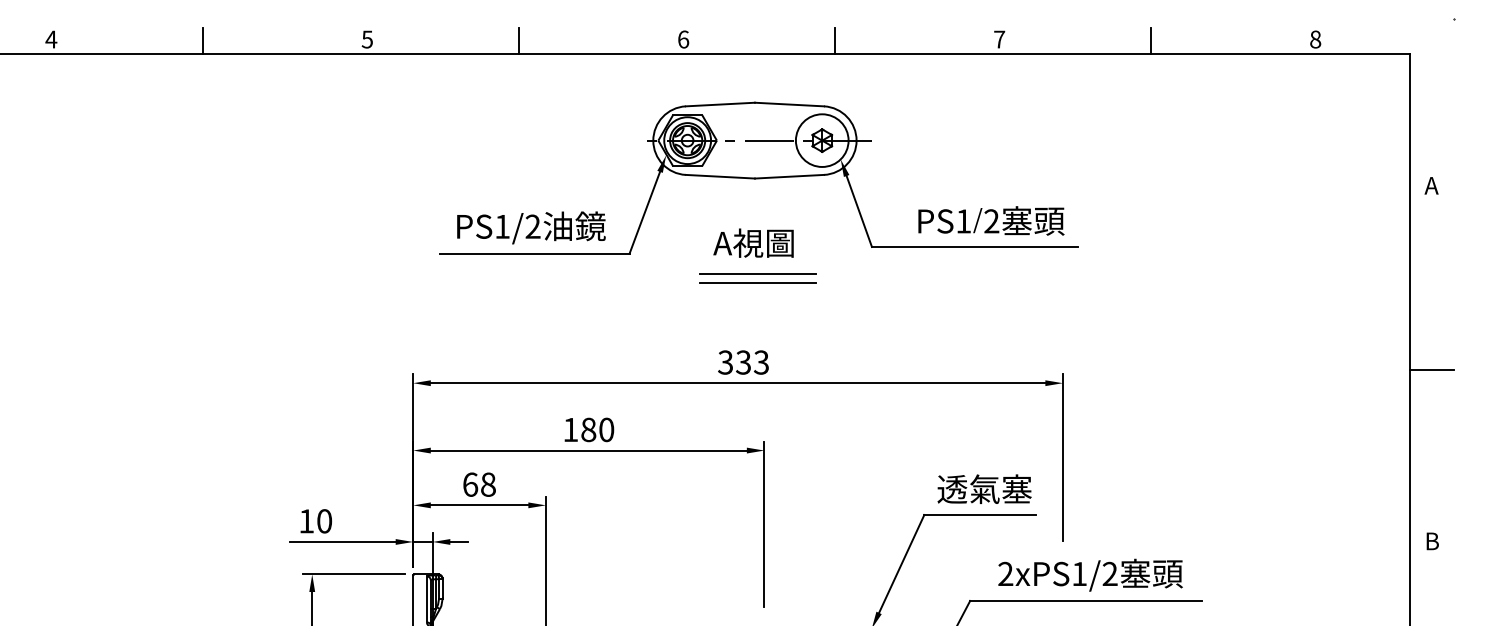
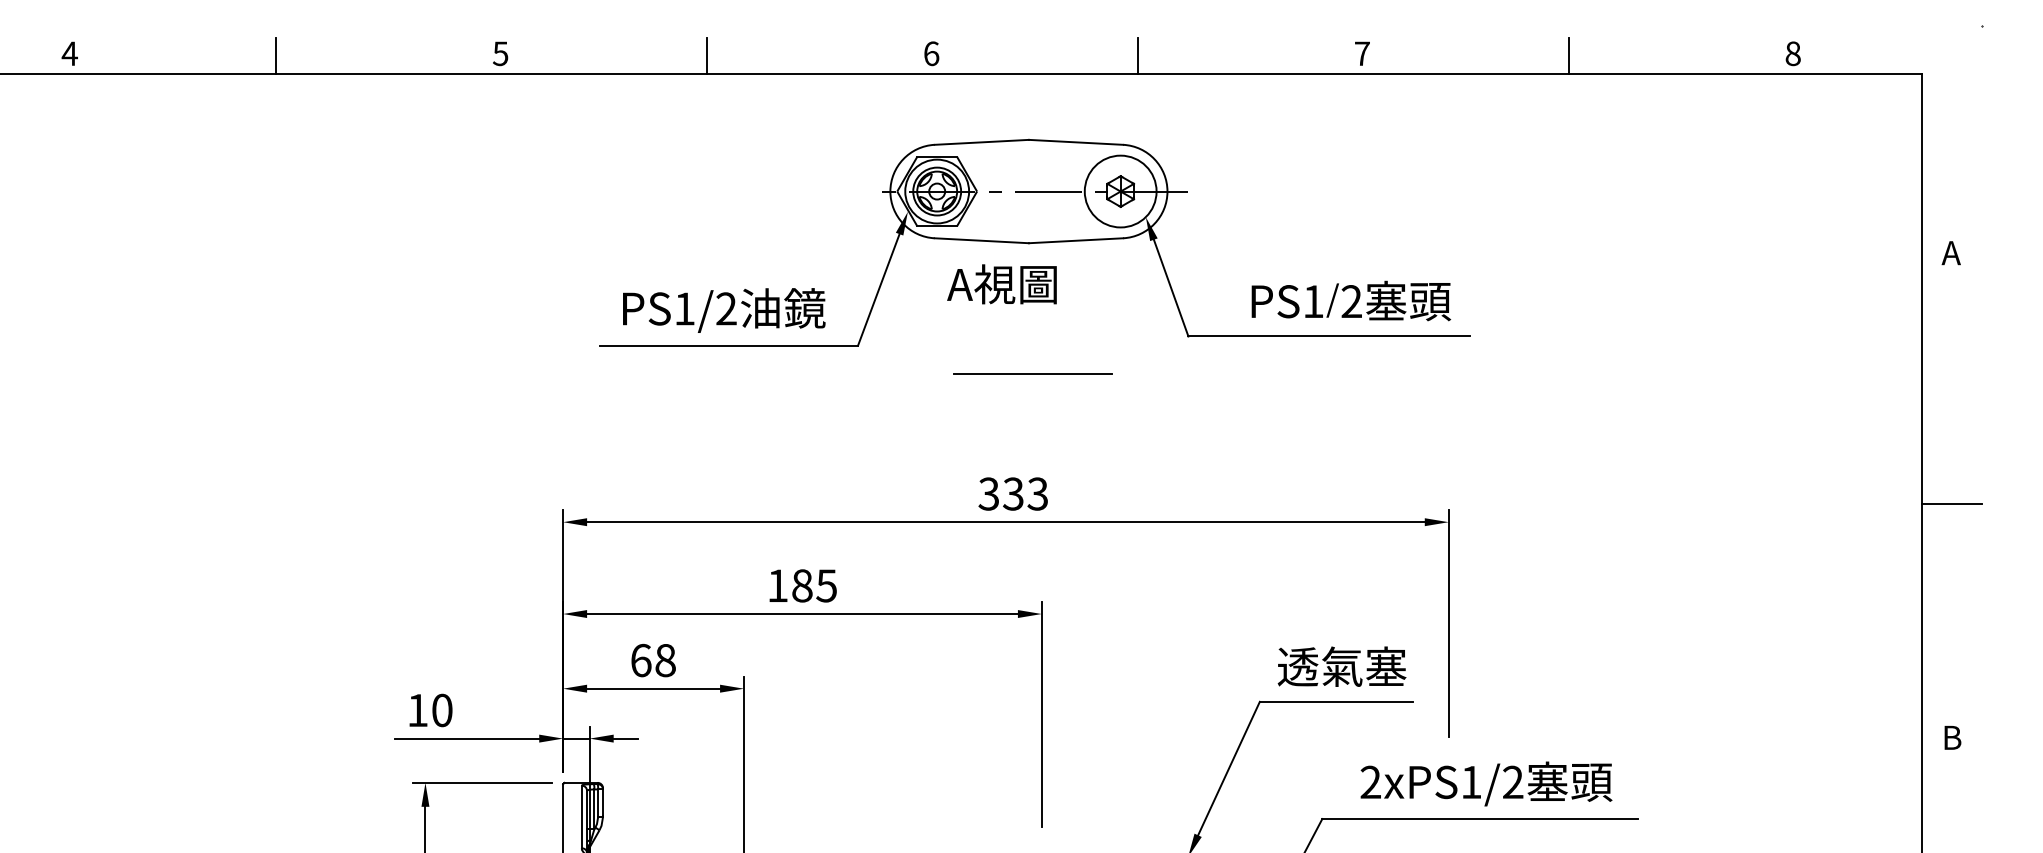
text: (753, 243) -> (1001, 284), moved
line: (758, 282) -> (1033, 385), removed
text: (606, 429) -> (826, 585), 180 -> 185

